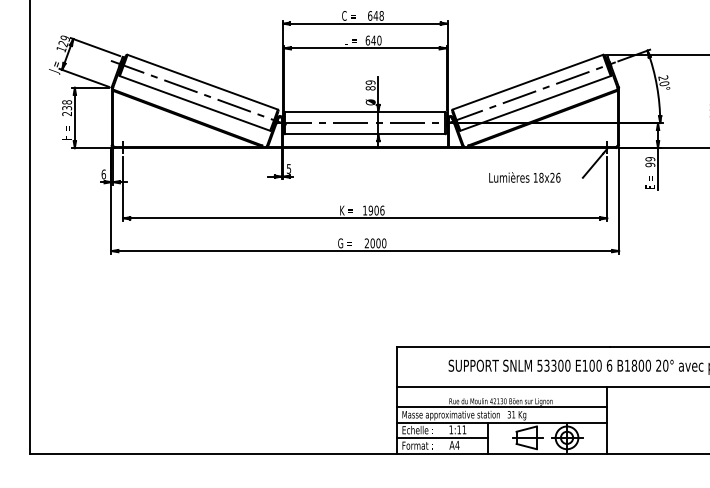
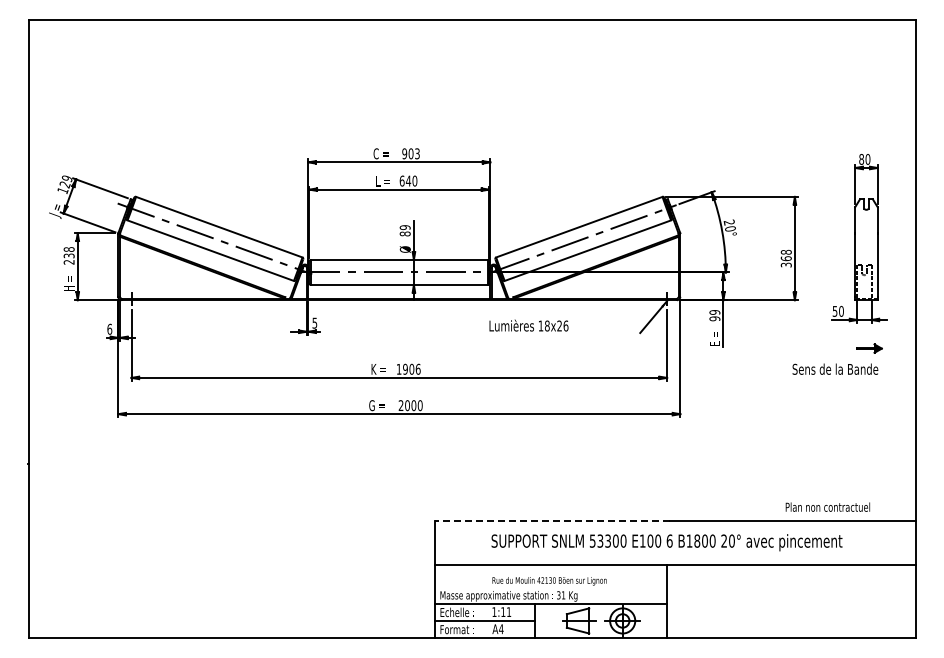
text: (375, 15) -> (410, 153), 648 -> 903
text: (524, 177) -> (528, 325), moved
line: (503, 347) -> (552, 520), solid -> dashed
line: (501, 407) -> (550, 587), removed

